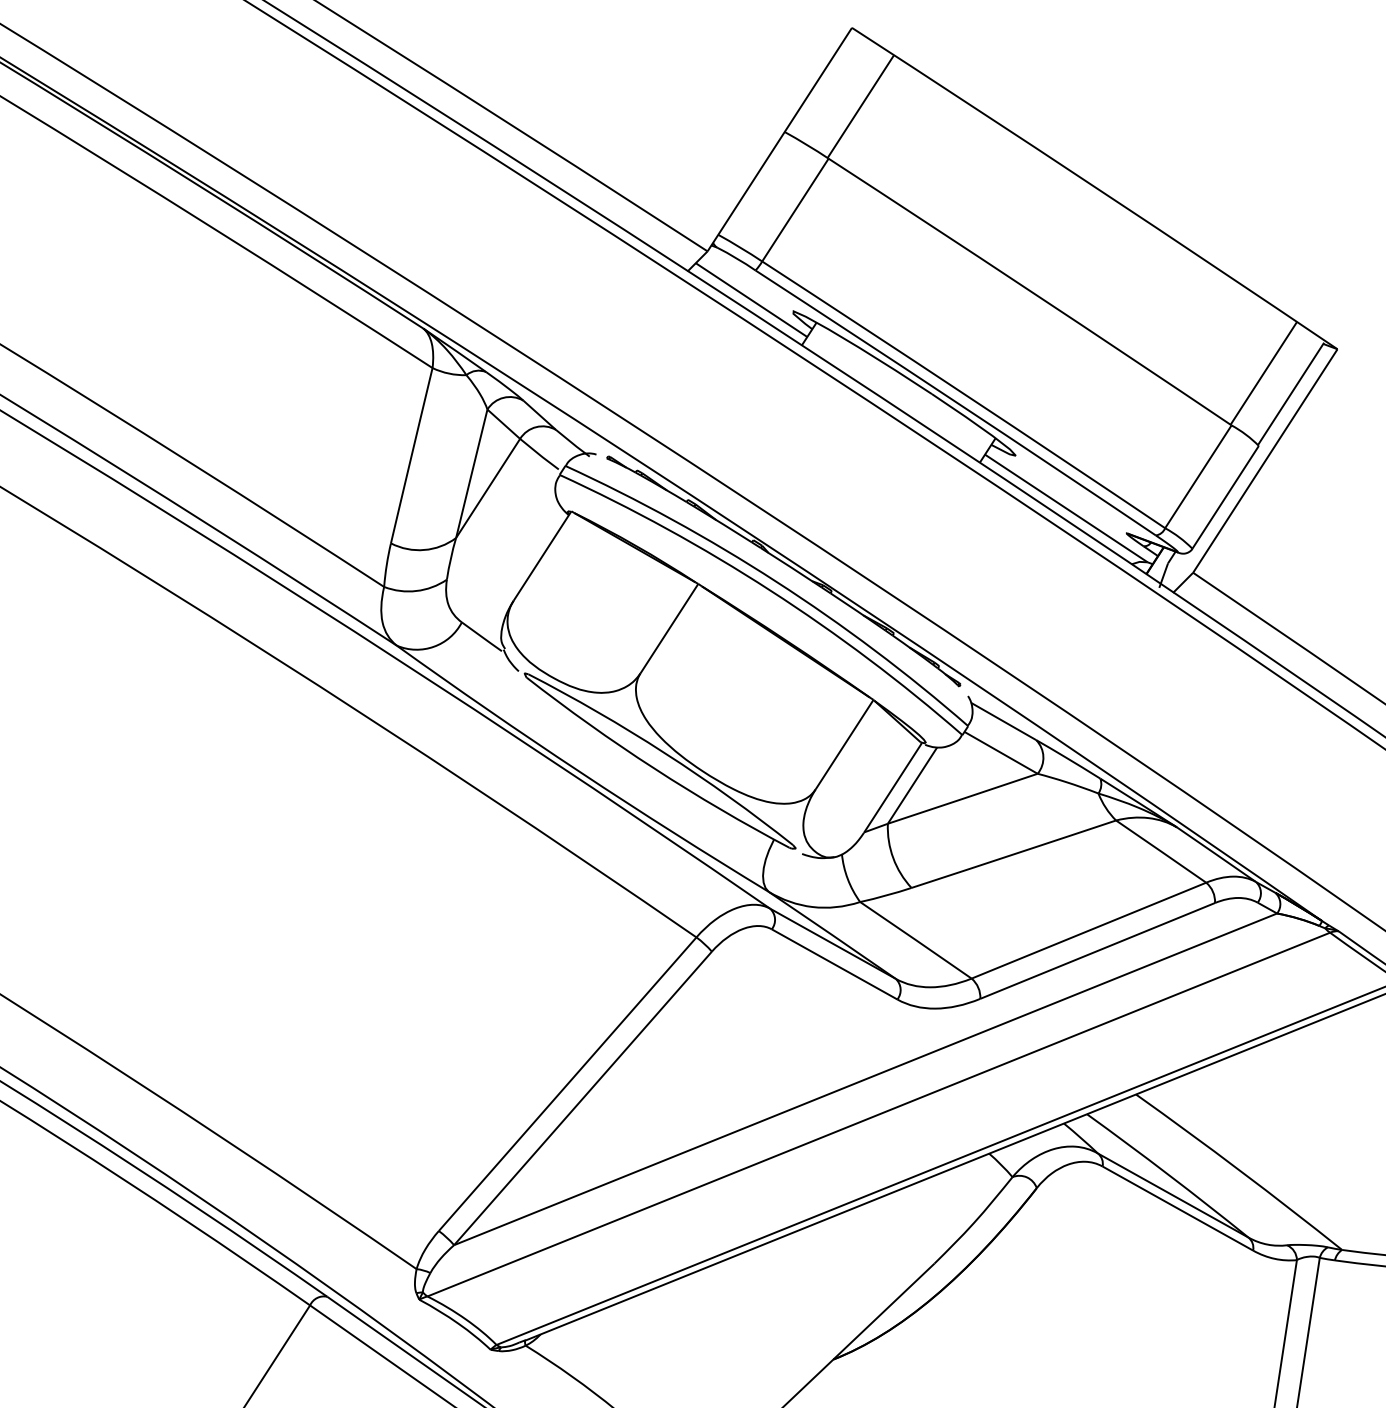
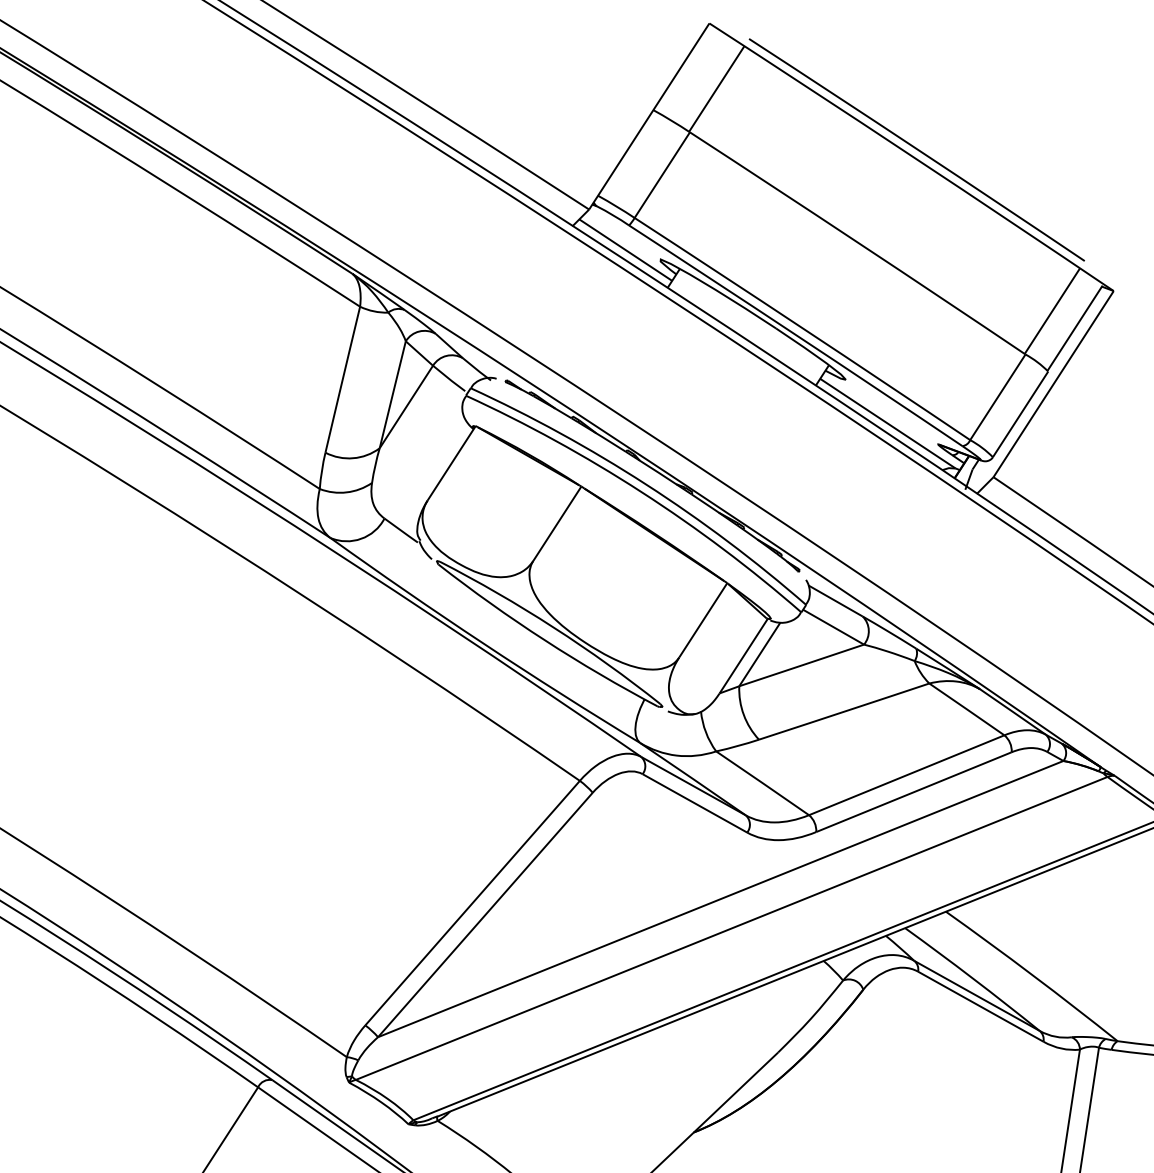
curve: (1100, 179) -> (916, 149), added

